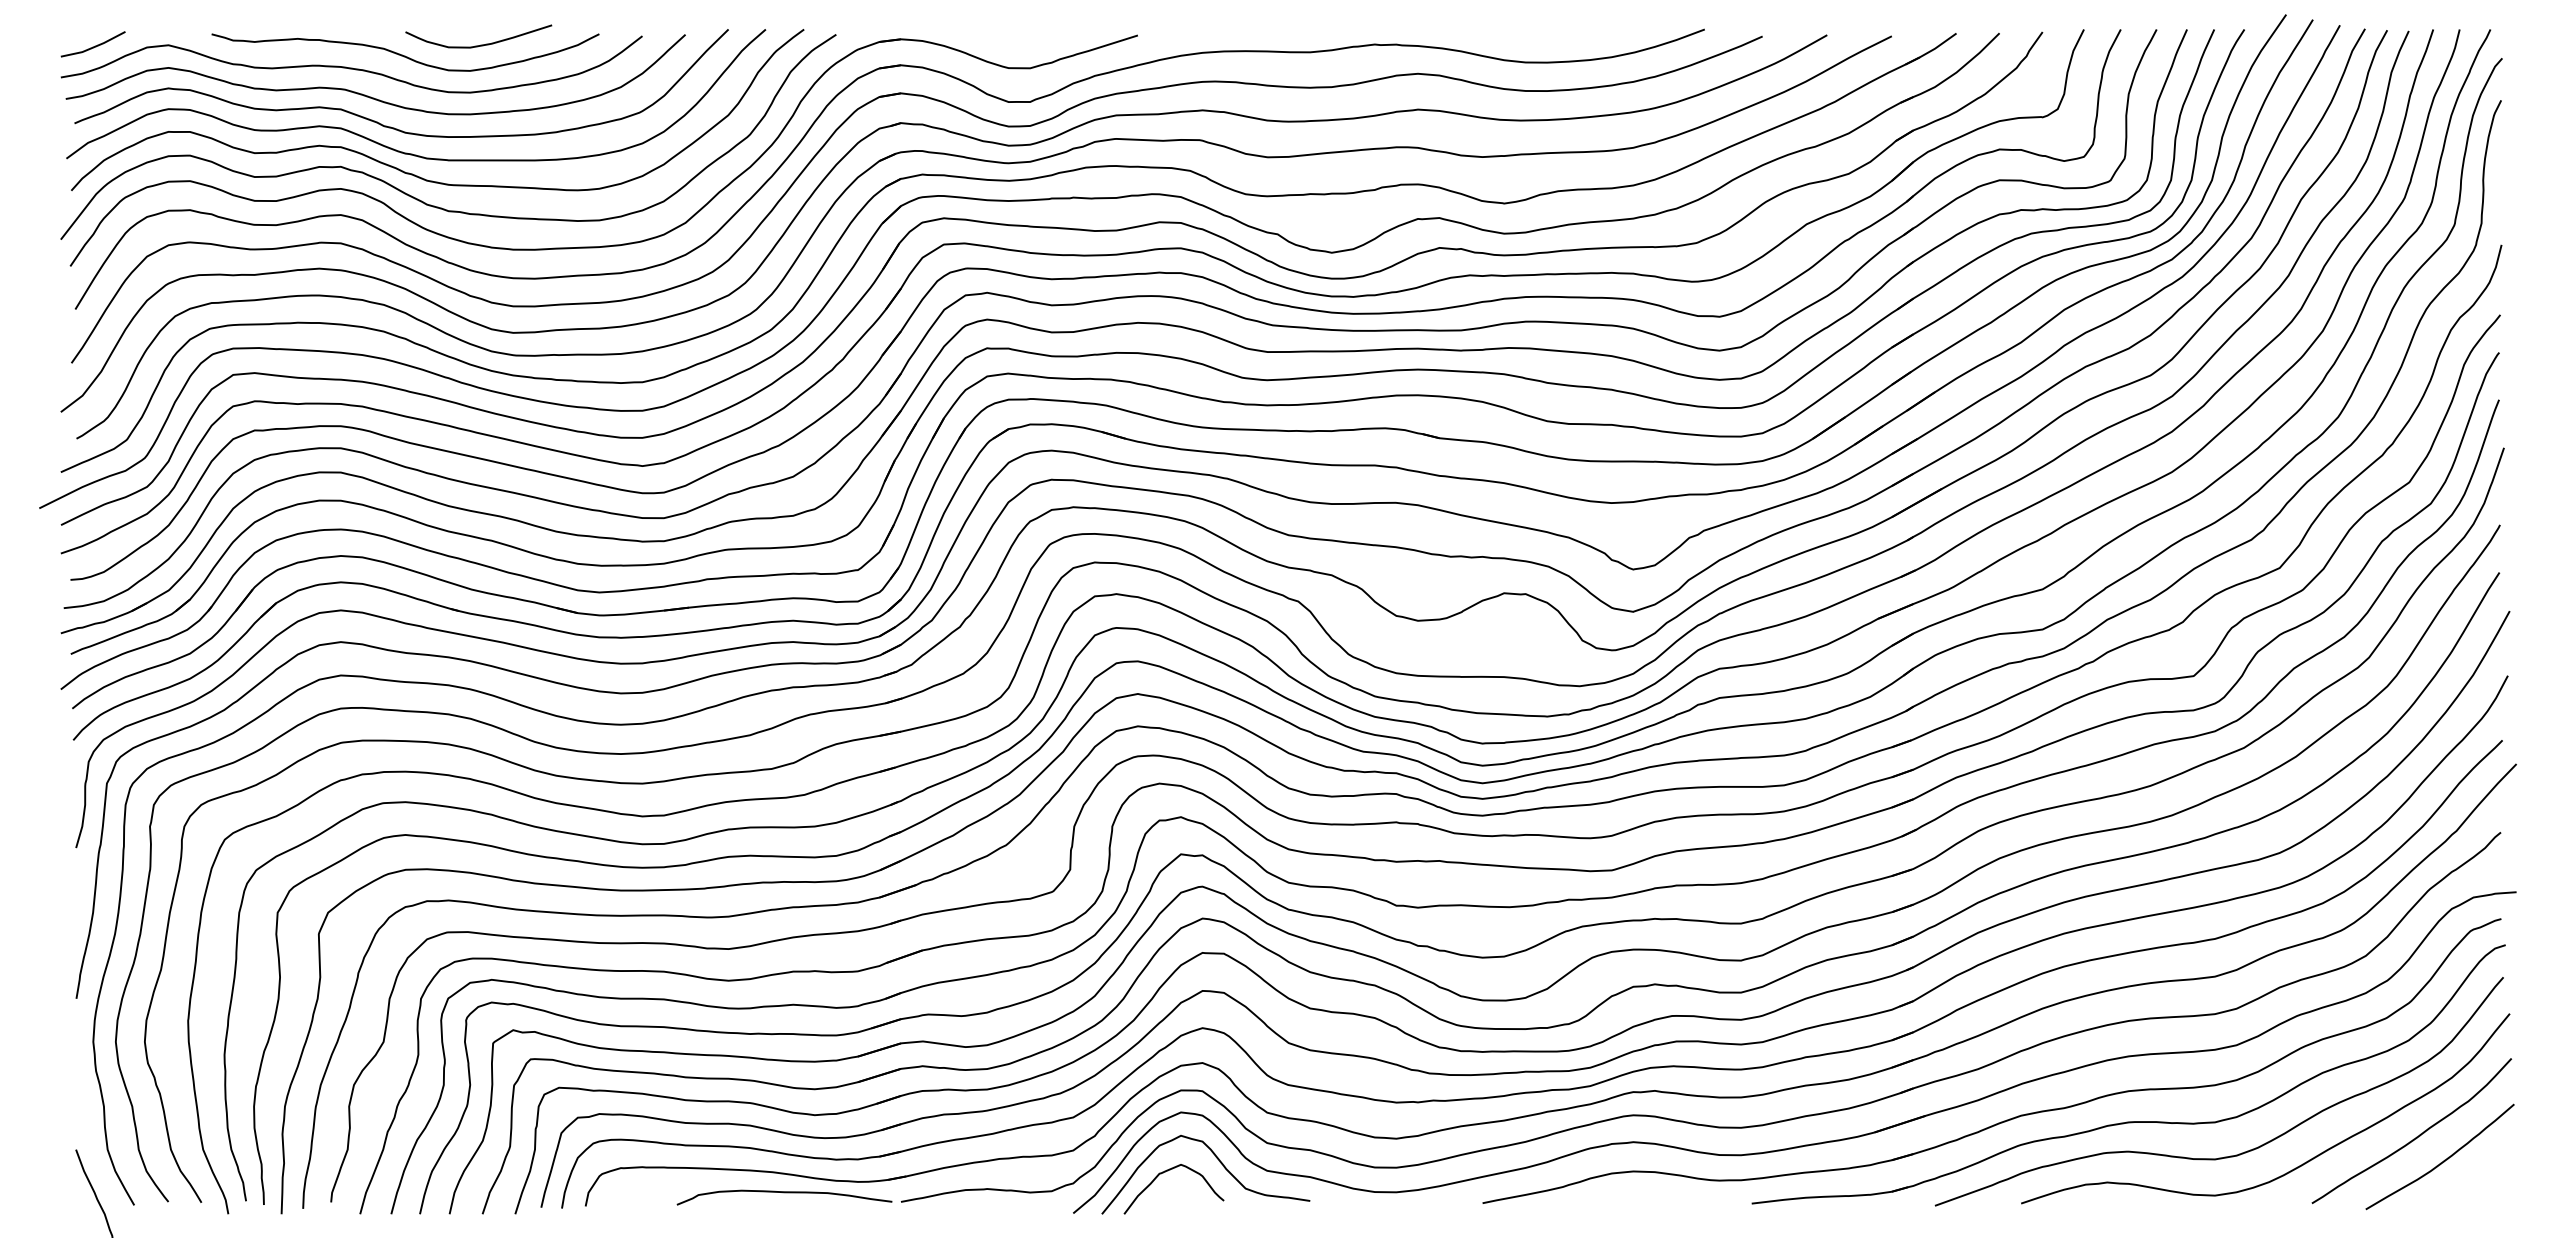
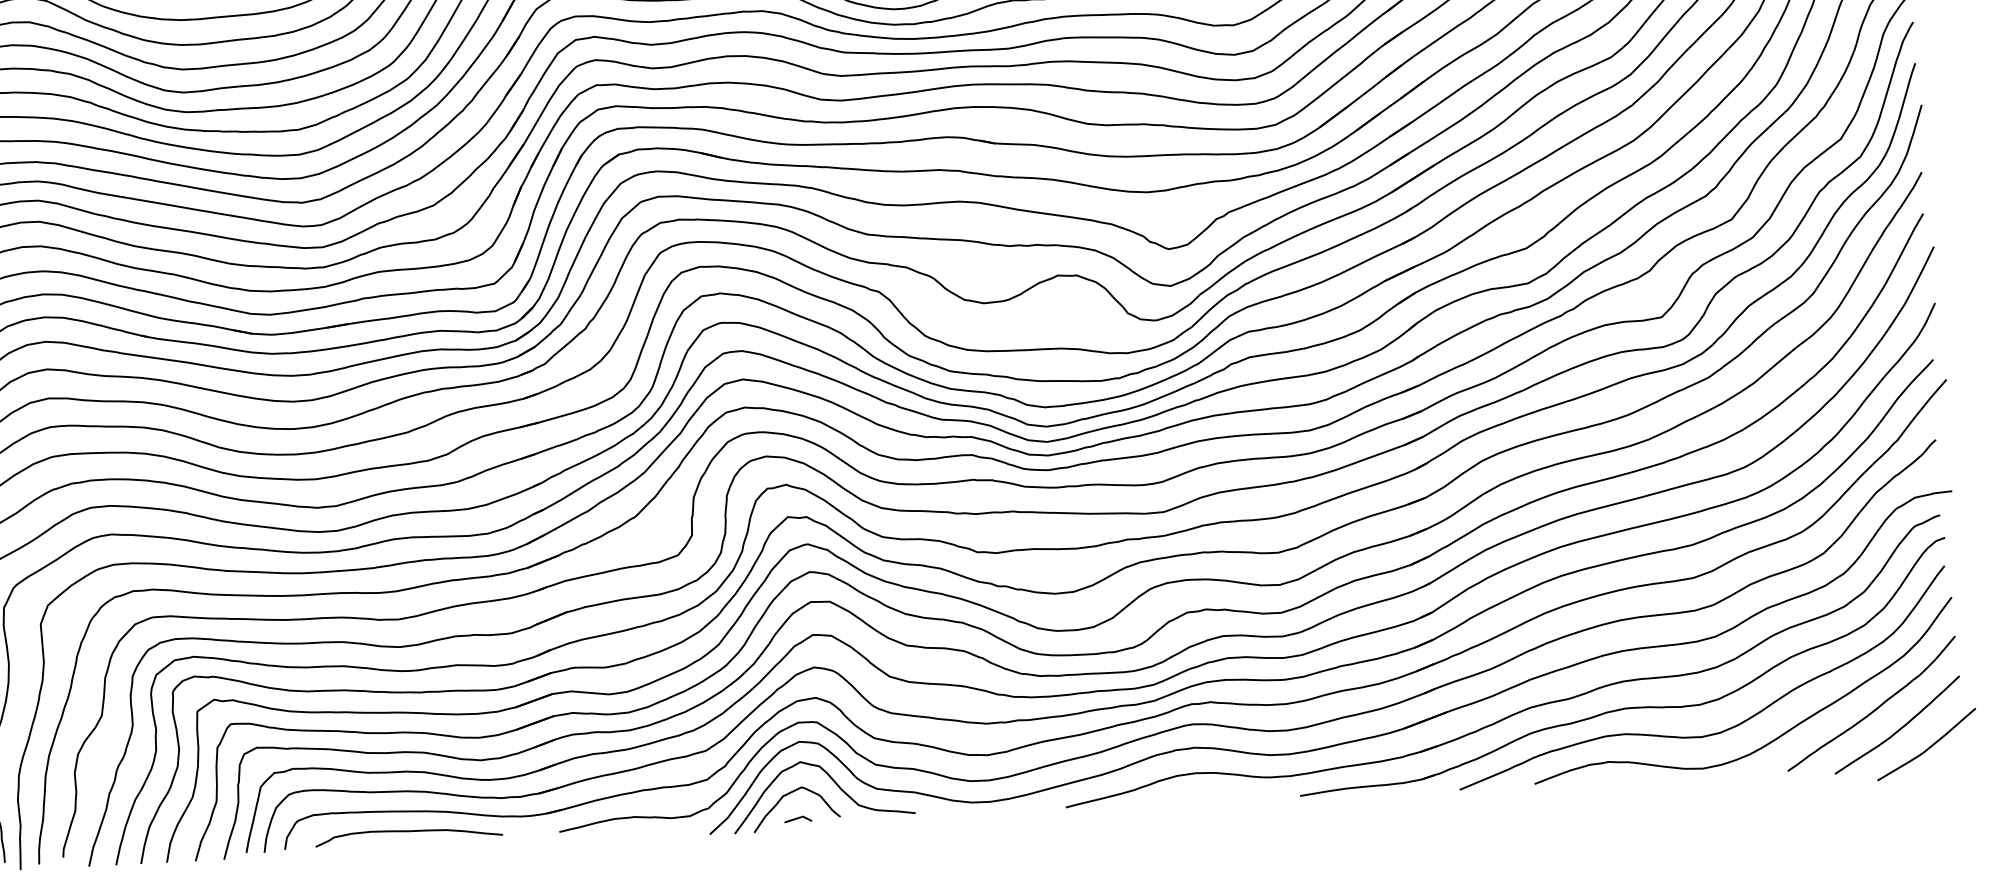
curve: (2475, 1183) -> (1929, 746), added
curve: (784, 1193) -> (408, 832), moved
line: (1175, 1200) -> (798, 818), added

